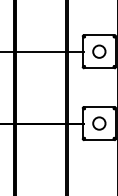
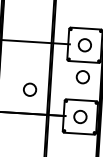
circle: (99, 83) -> (83, 77), added
circle: (47, 99) -> (30, 89), added

